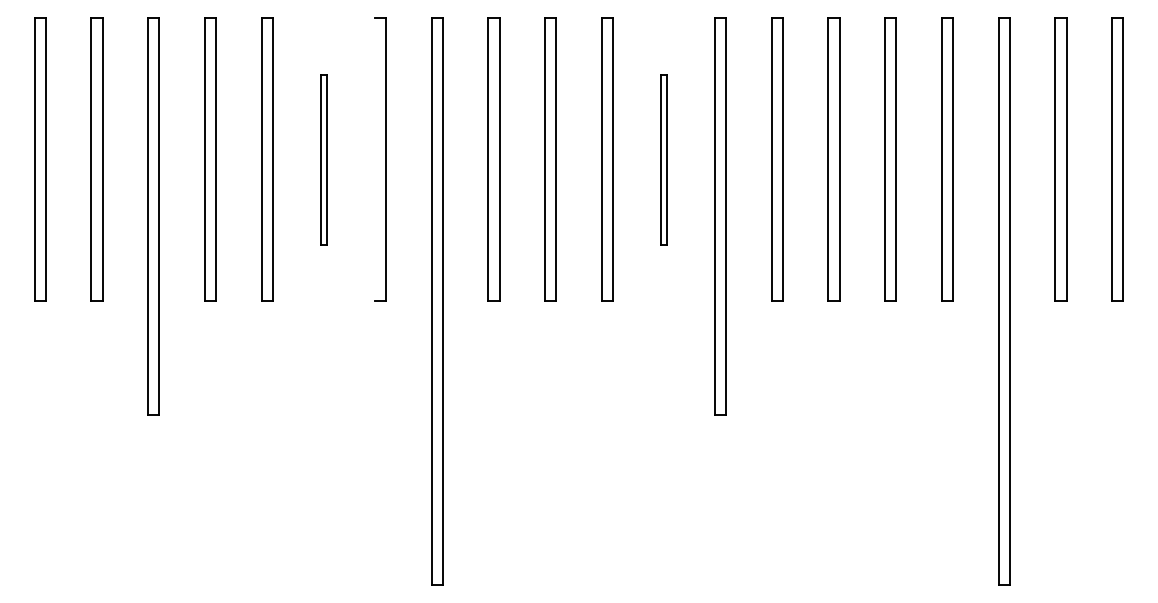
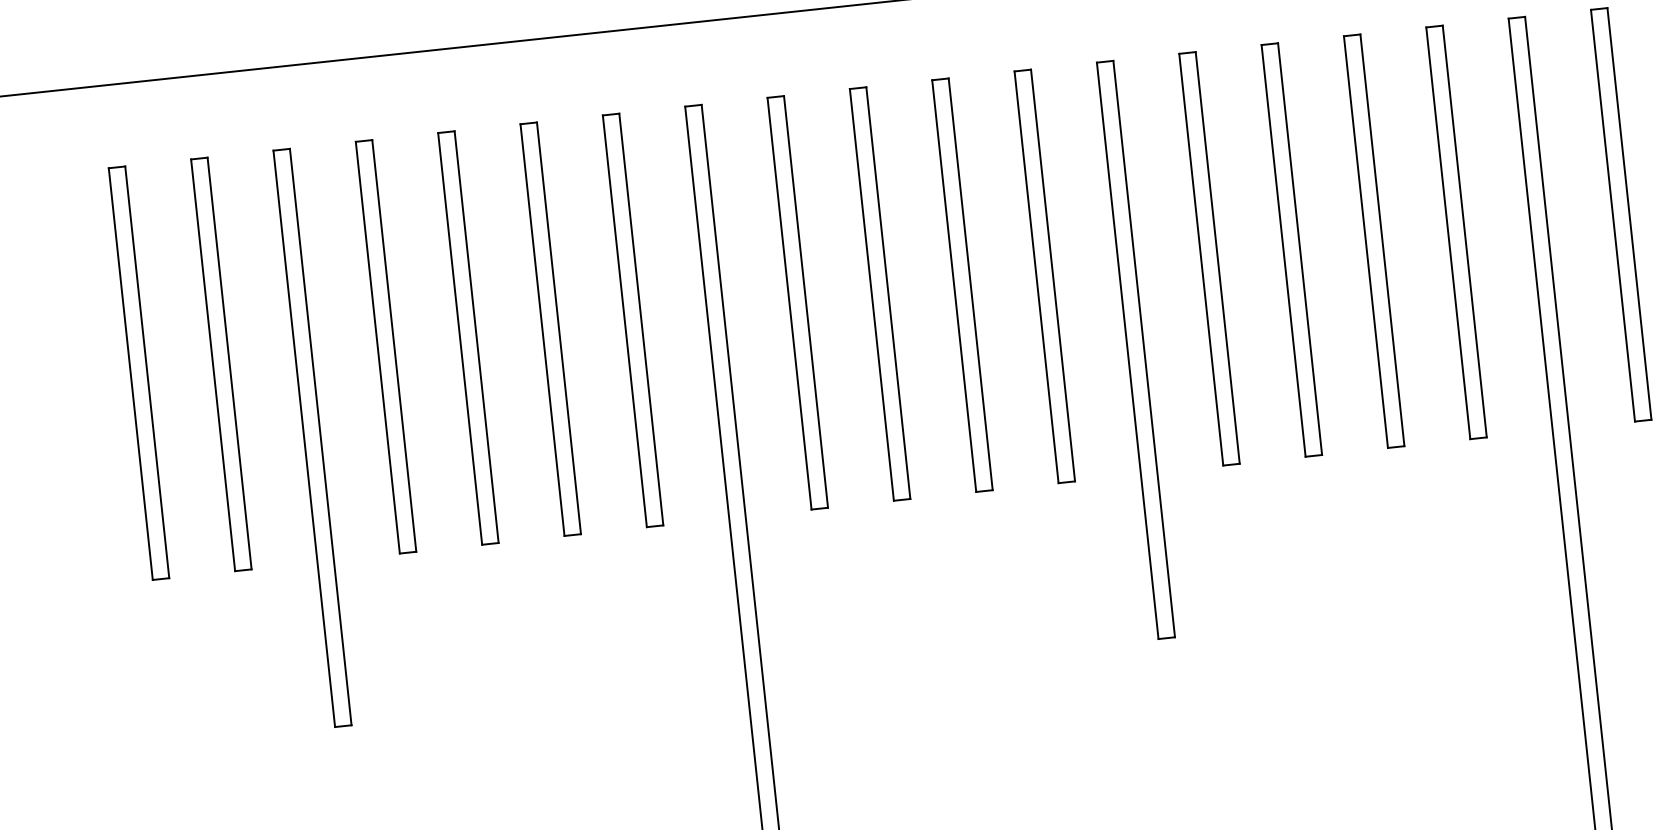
part: (323, 159) -> (550, 328), size x1.67
line: (374, 159) -> (624, 320), added
part: (663, 159) -> (1043, 276), size x1.67

